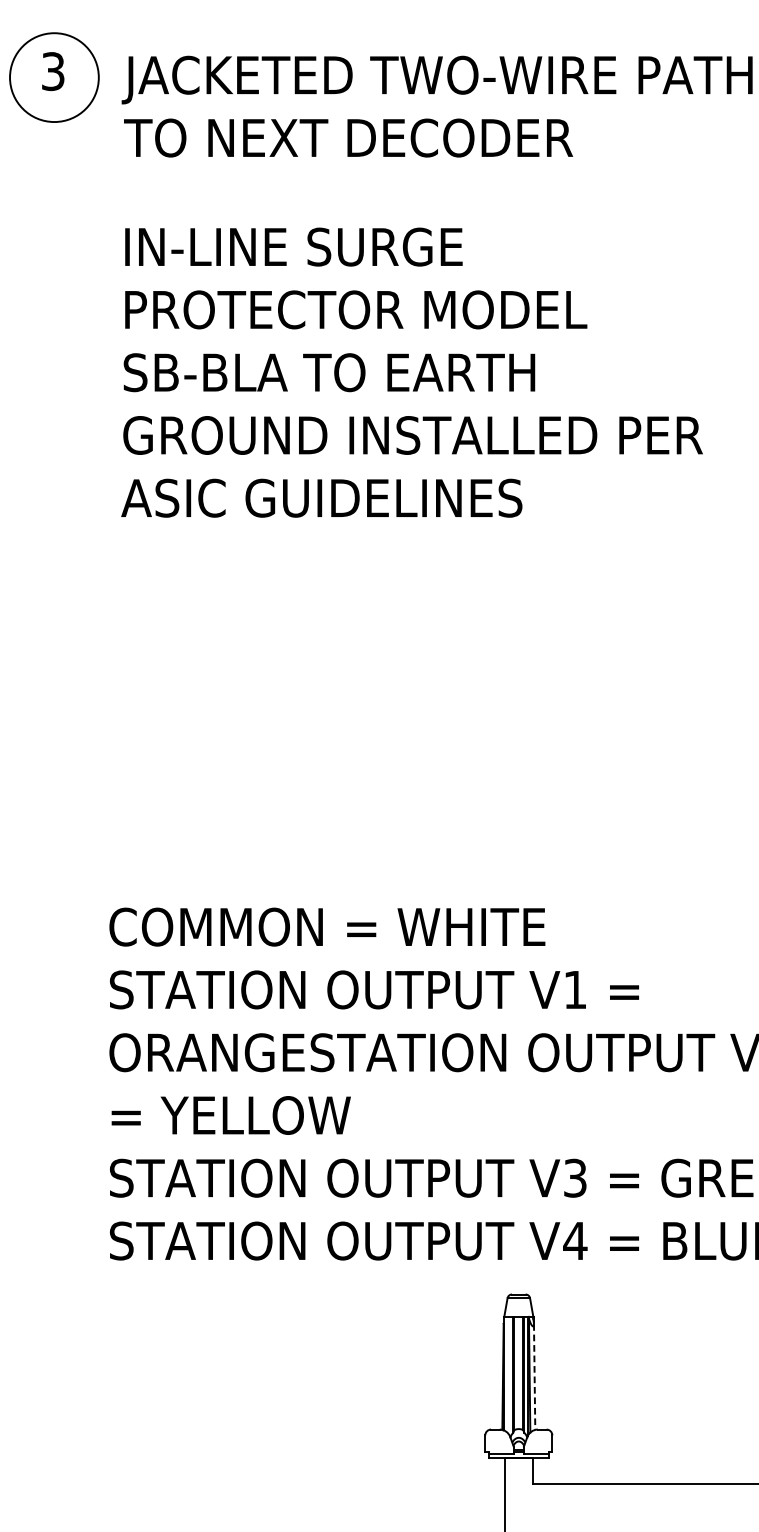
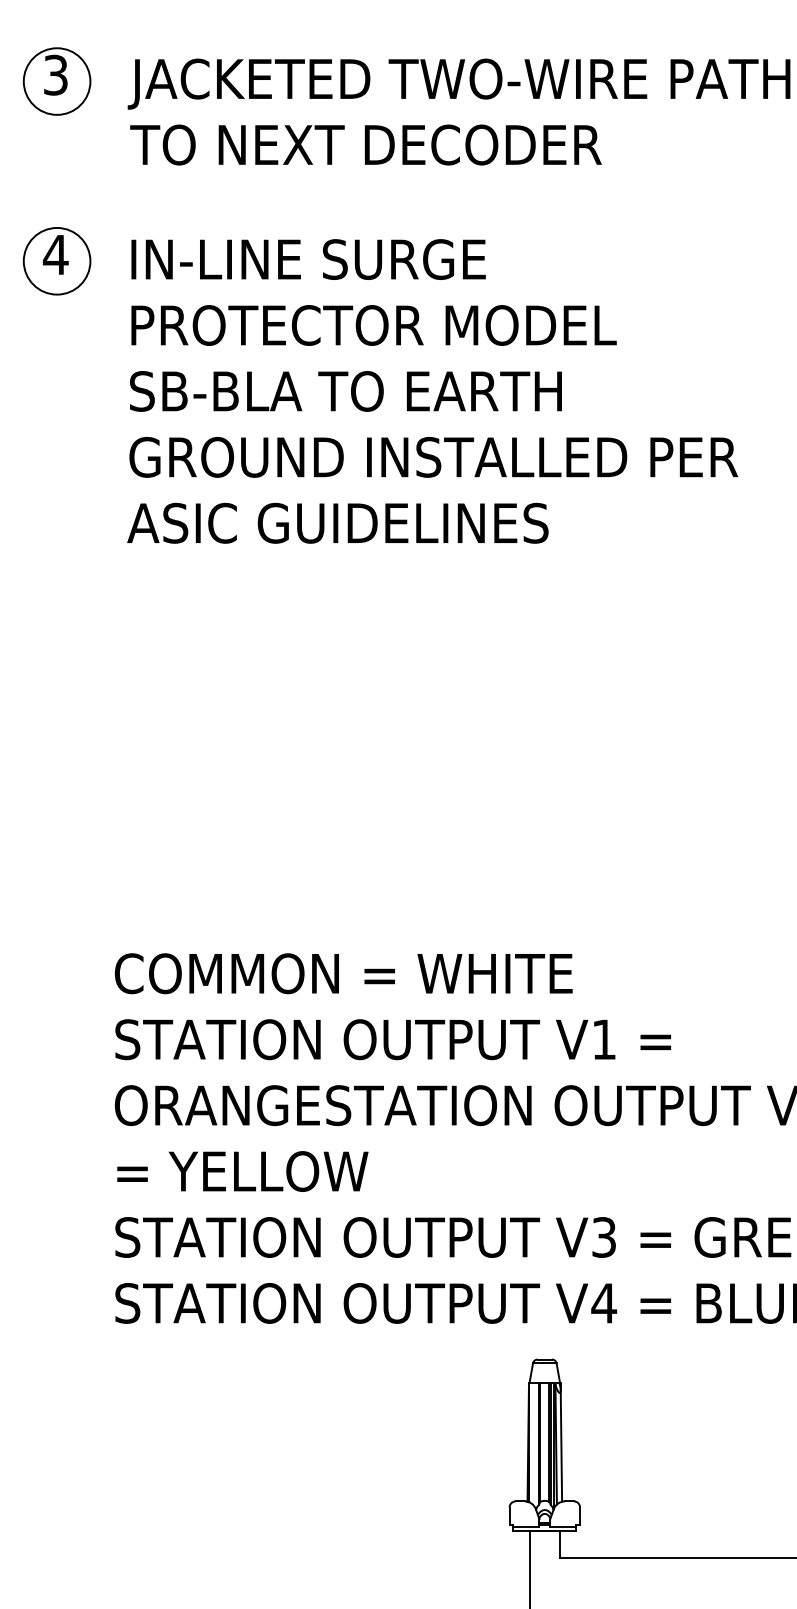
circle: (53, 77) -> (56, 81), size x0.71
part: (53, 248) -> (56, 261), added
line: (534, 1377) -> (561, 1446), dashed -> solid

